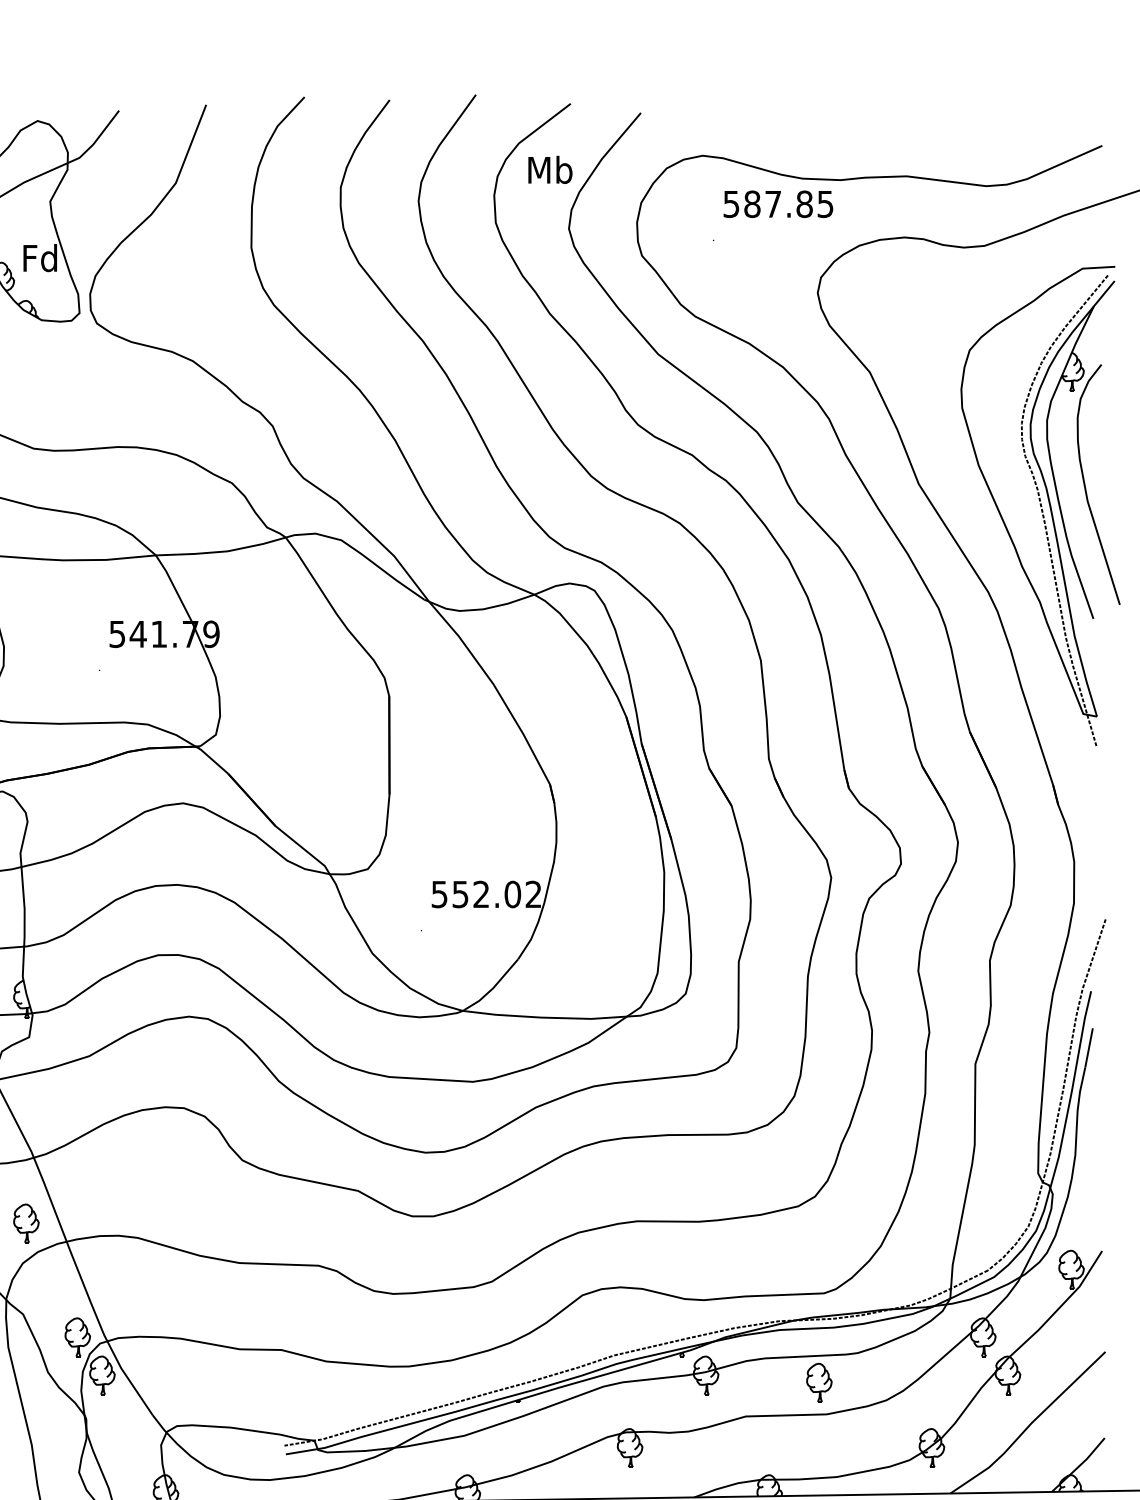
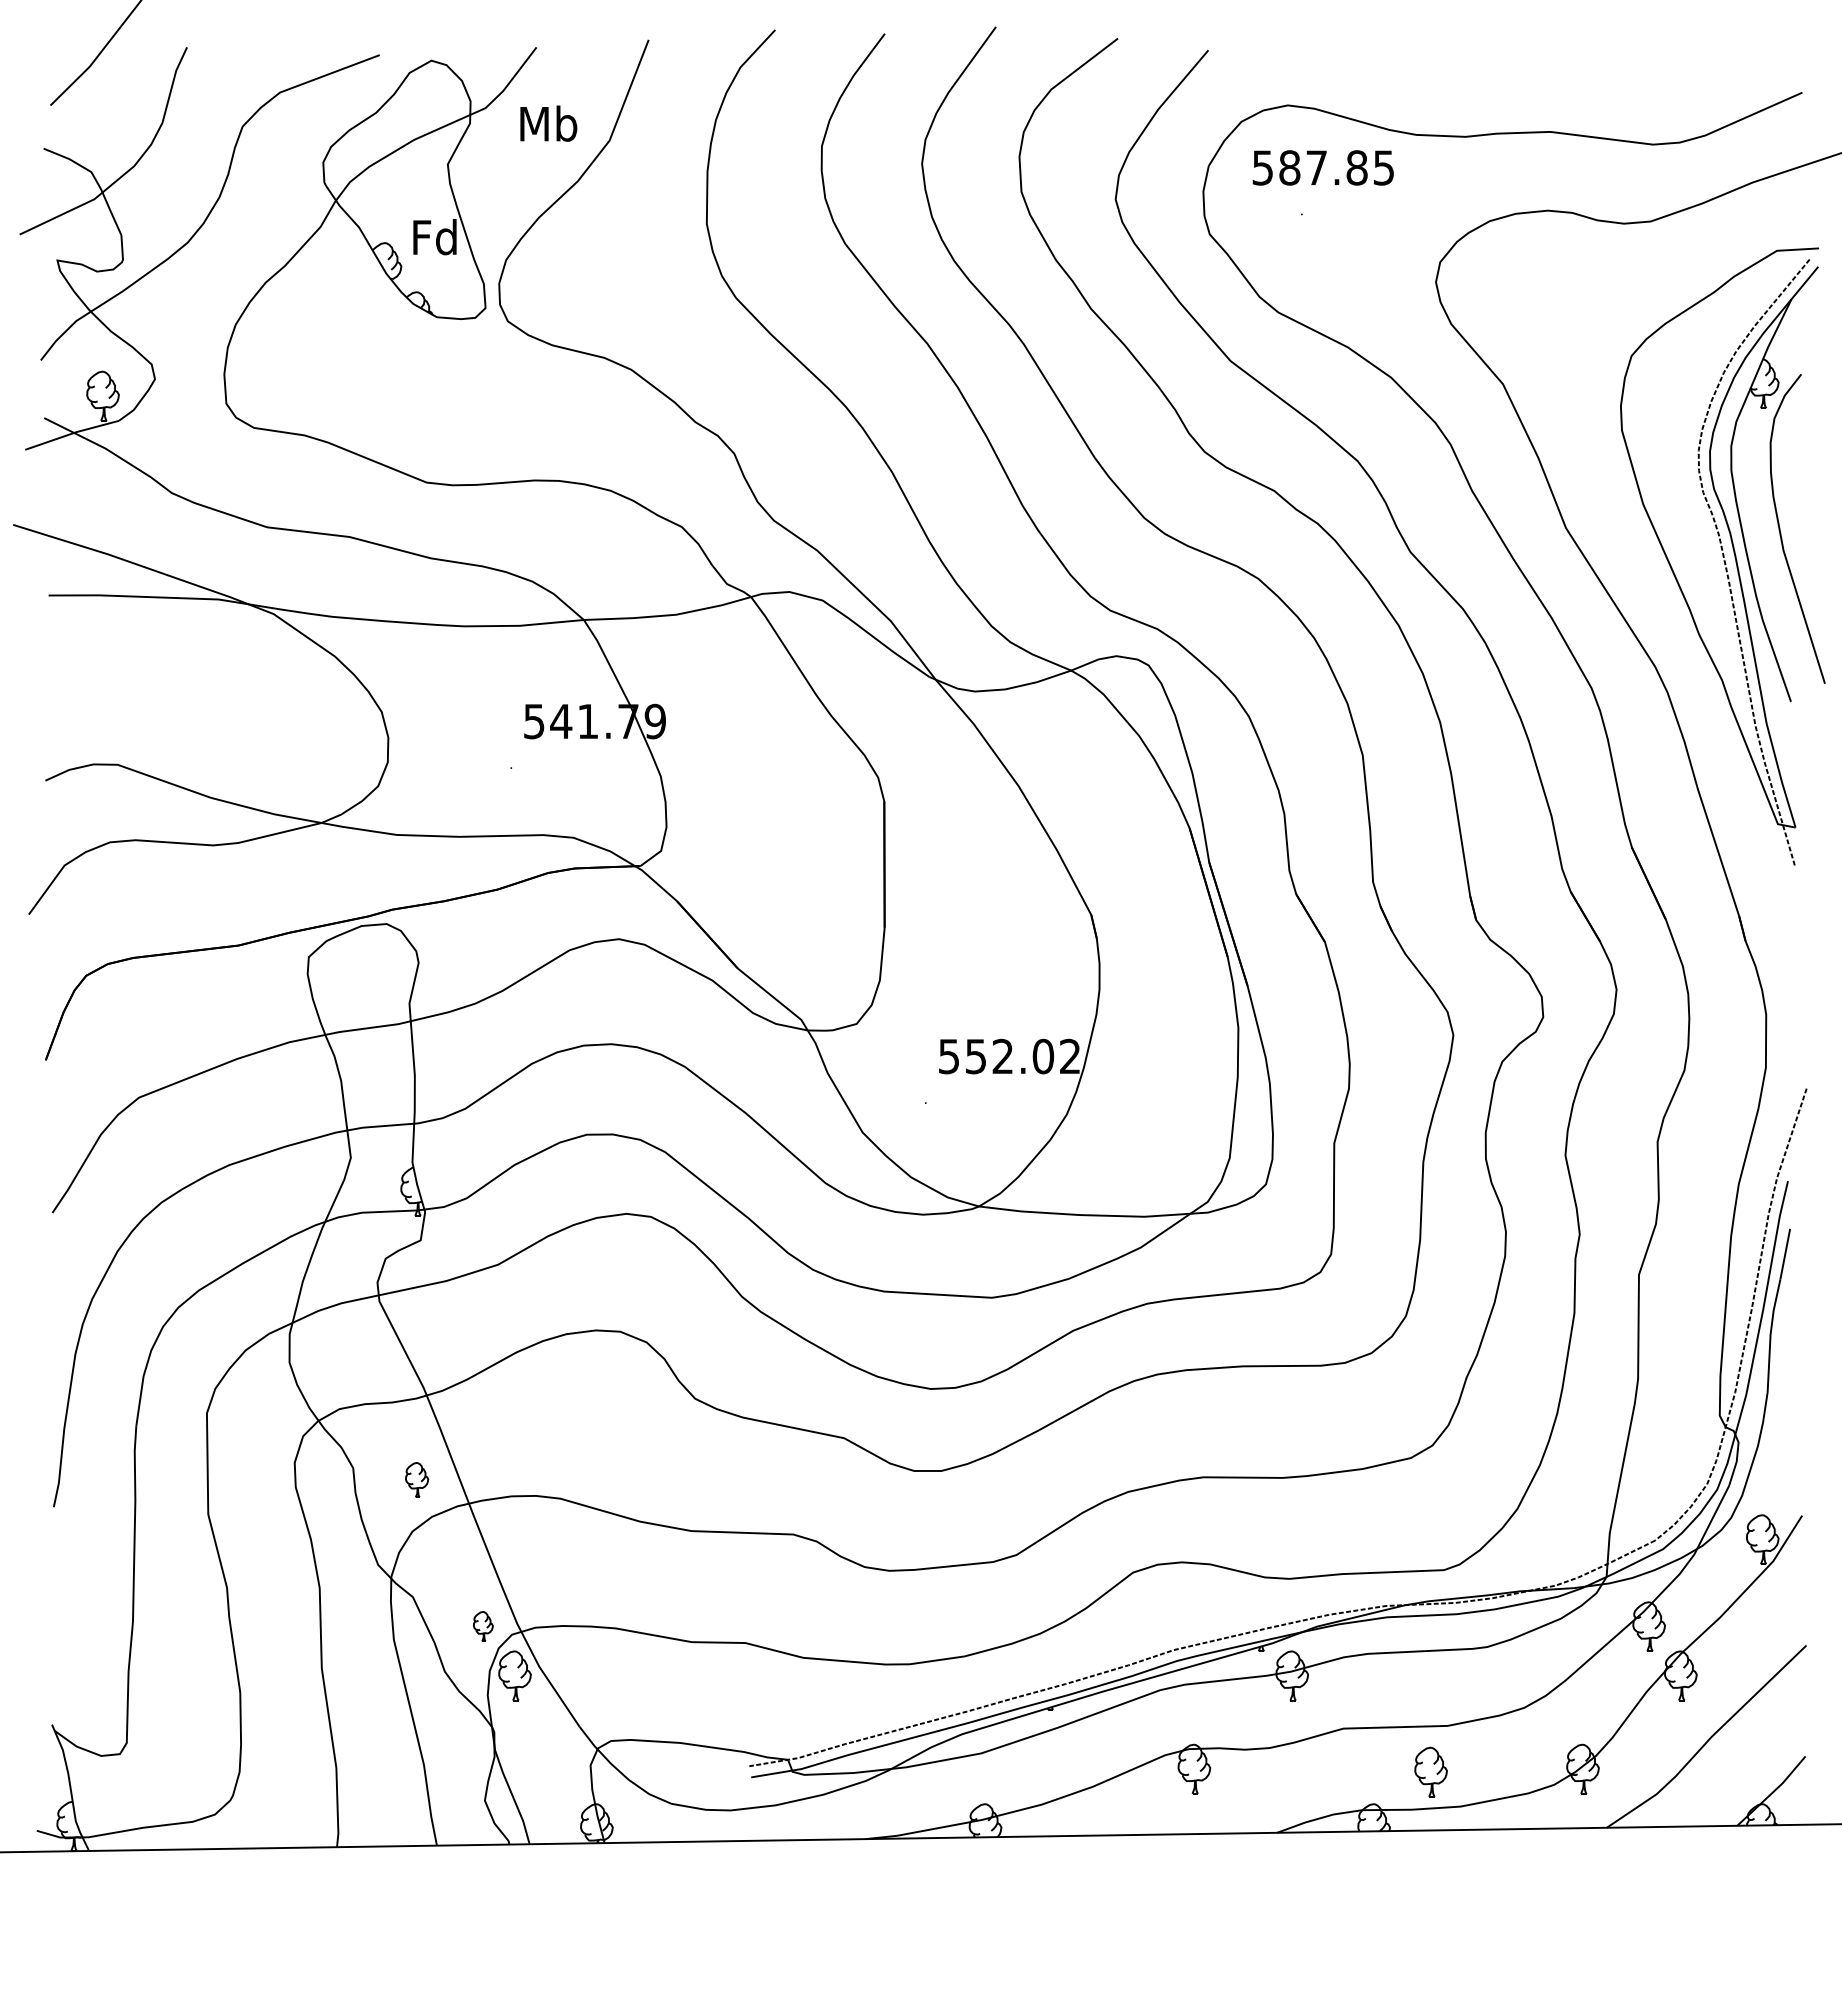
text: (550, 169) -> (548, 123), moved
text: (777, 203) -> (1322, 167), moved
part: (25, 1222) -> (416, 1479), size x0.7
part: (77, 1337) -> (483, 1626), size x0.6
part: (818, 1382) -> (1430, 1771), moved

